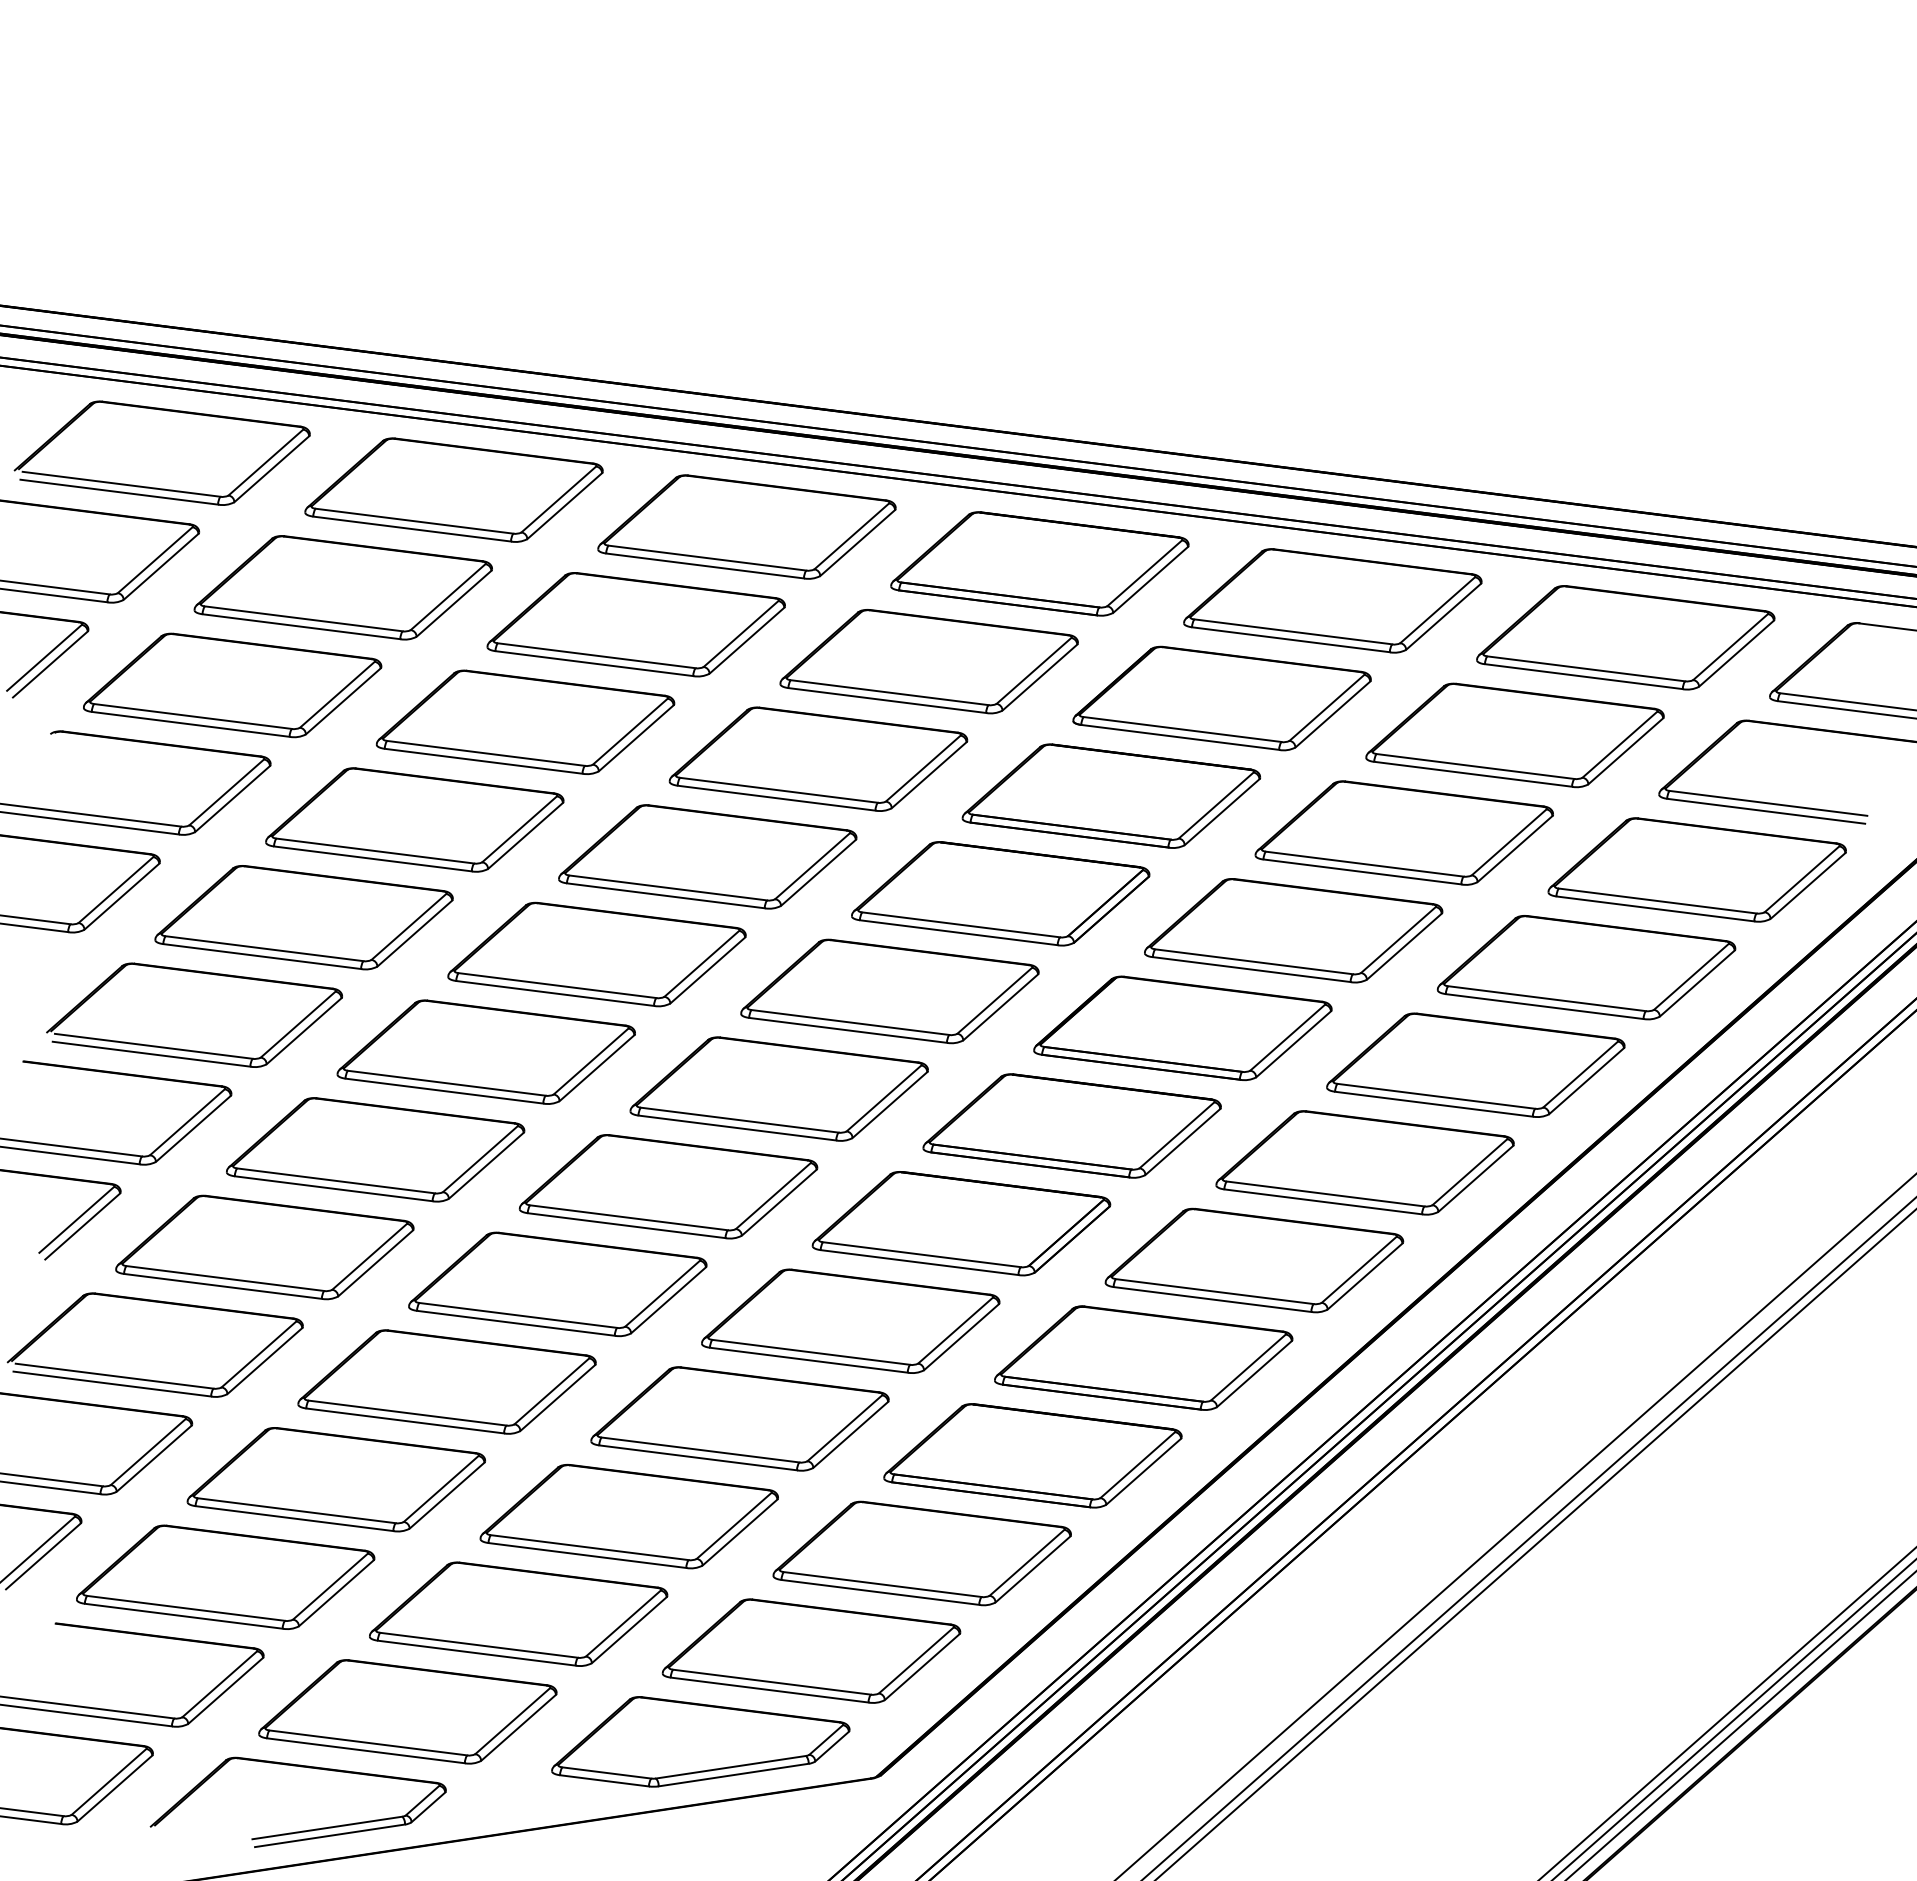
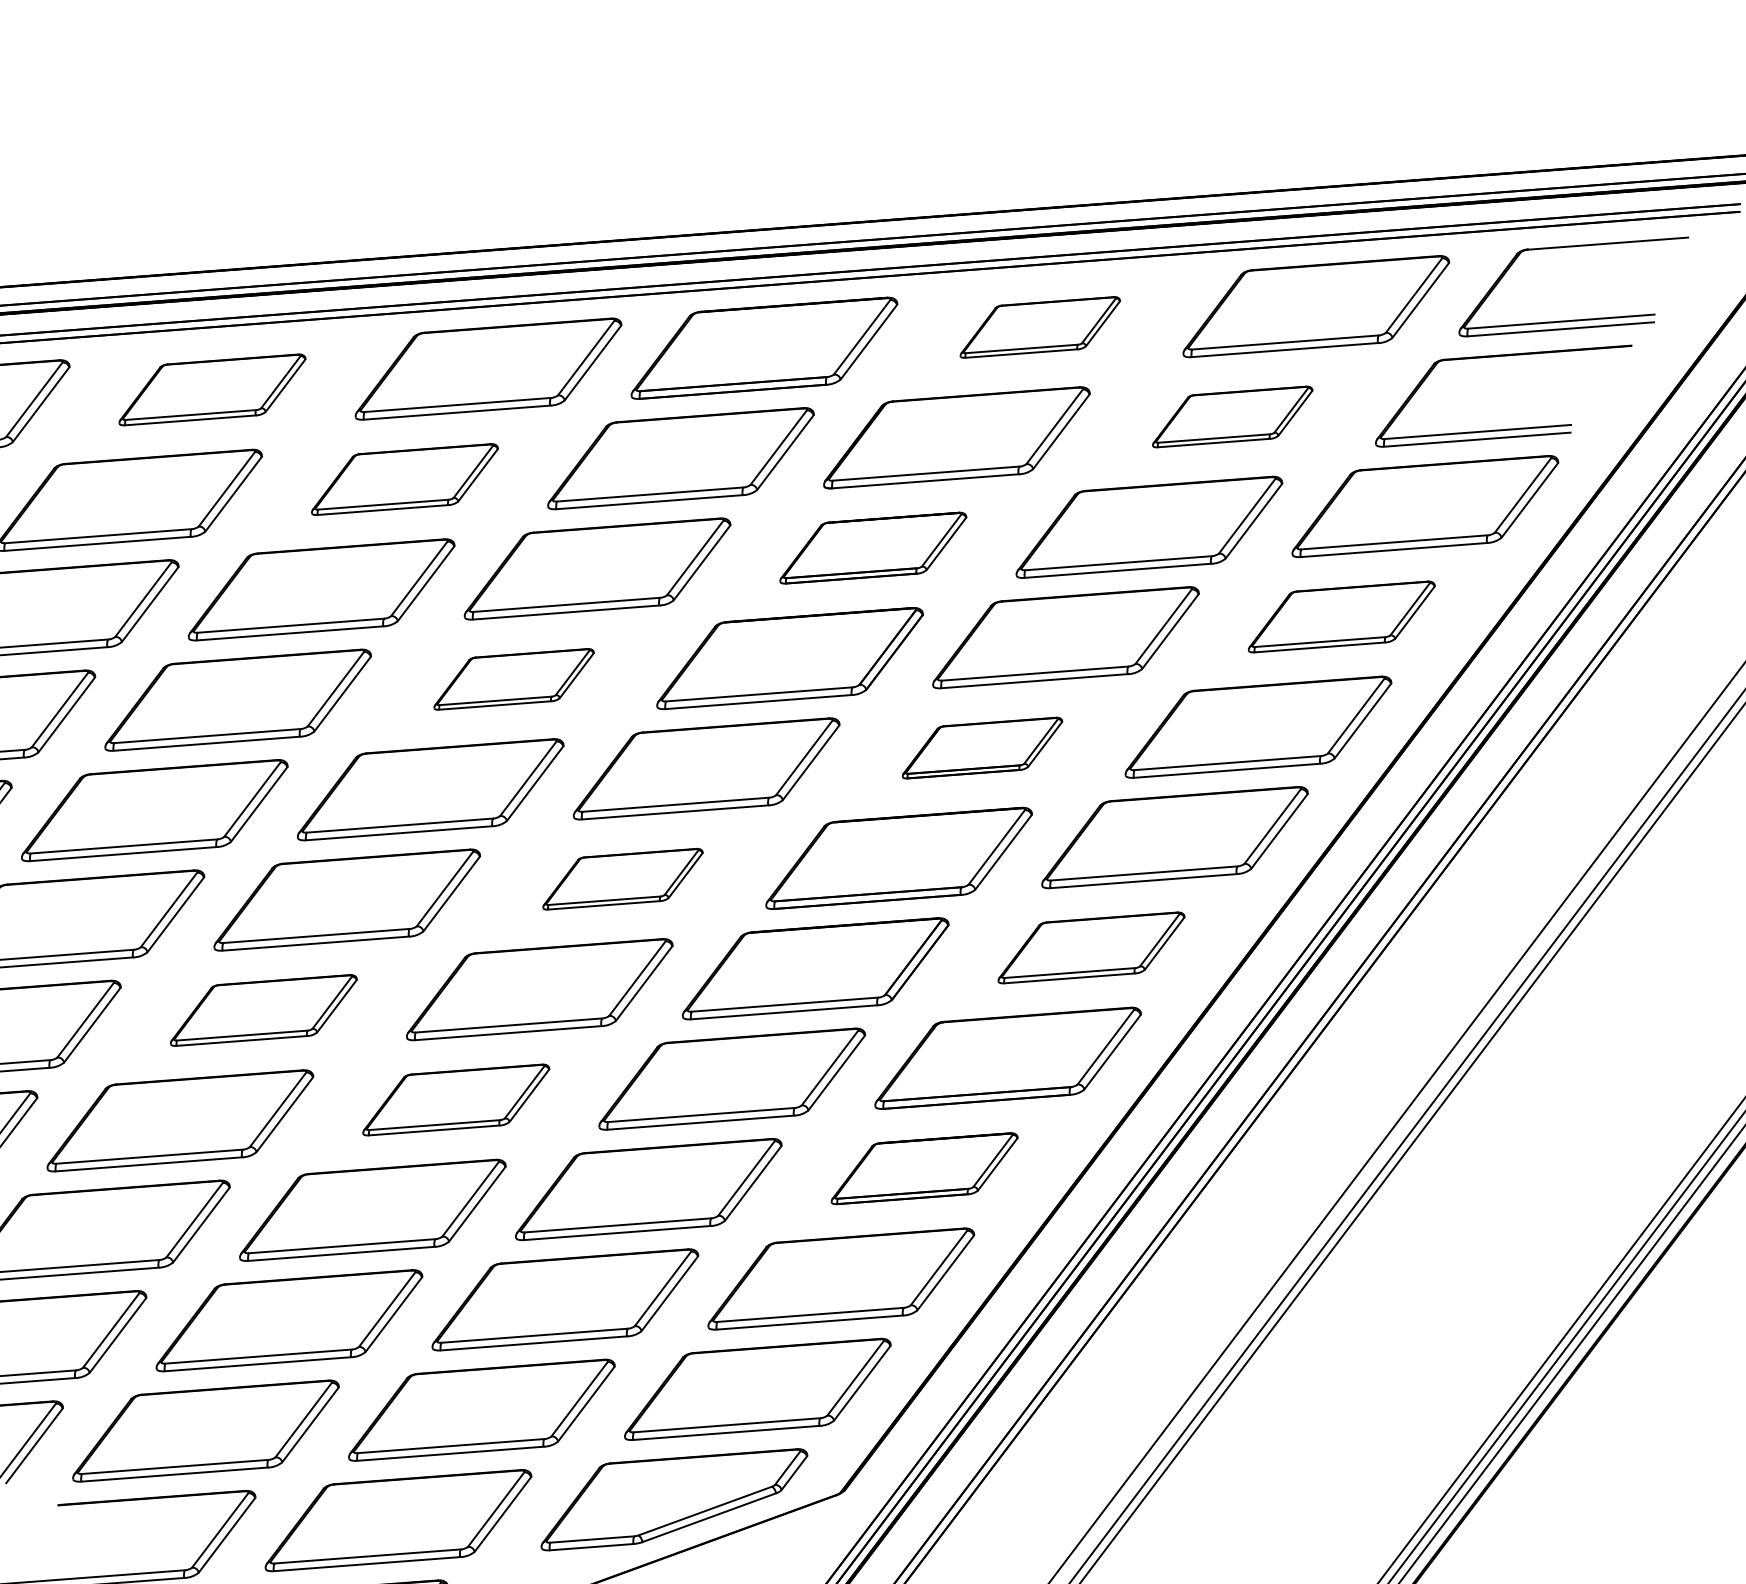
part: (453, 489) -> (211, 389), size x0.7
part: (1332, 600) -> (1039, 327), size x0.6
part: (635, 624) -> (404, 479), size x0.7
part: (1514, 735) -> (1232, 417), size x0.6
part: (1110, 795) -> (872, 547), size x0.7
part: (707, 856) -> (513, 679), size x0.6
part: (1586, 967) -> (1341, 616), size x0.7
part: (1182, 1028) -> (981, 748), size x0.6
part: (778, 1088) -> (622, 878), size x0.6
part: (375, 1149) -> (263, 1010), size x0.7
part: (1254, 1260) -> (1091, 947), size x0.7
part: (557, 1284) -> (455, 1100), size x0.7
part: (1032, 1455) -> (923, 1168), size x0.7

